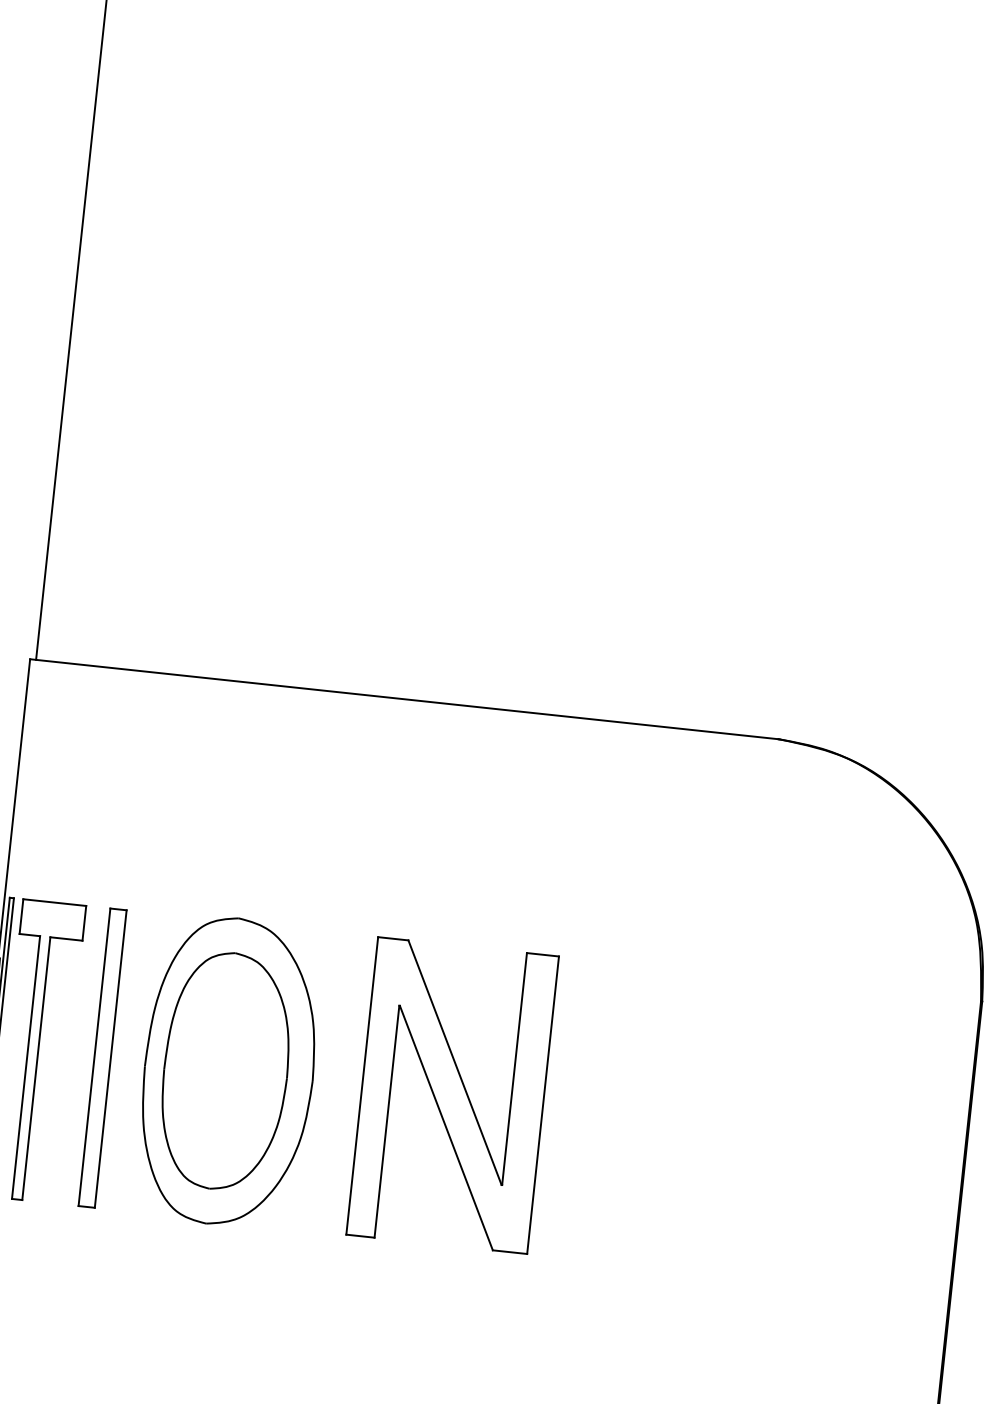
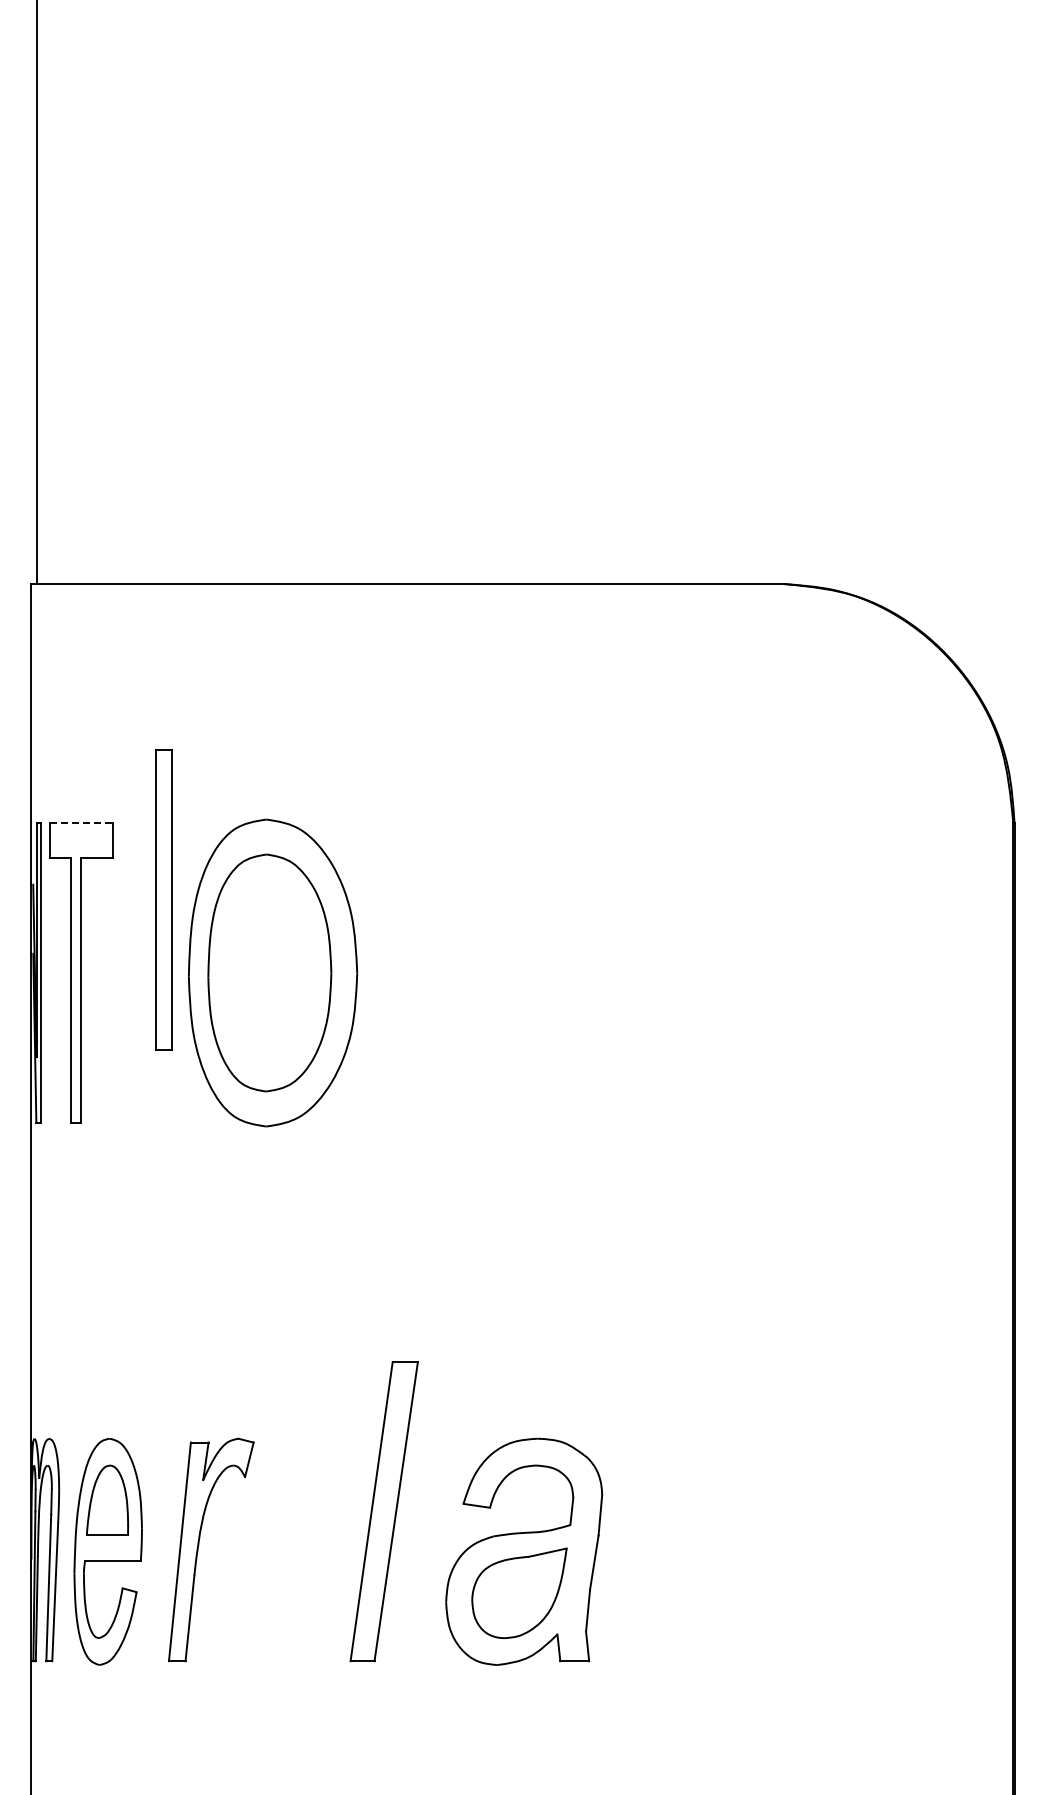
line: (54, 902) -> (81, 823), solid -> dashed
part: (102, 1057) -> (163, 899), moved
part: (452, 1094) -> (497, 972), removed

